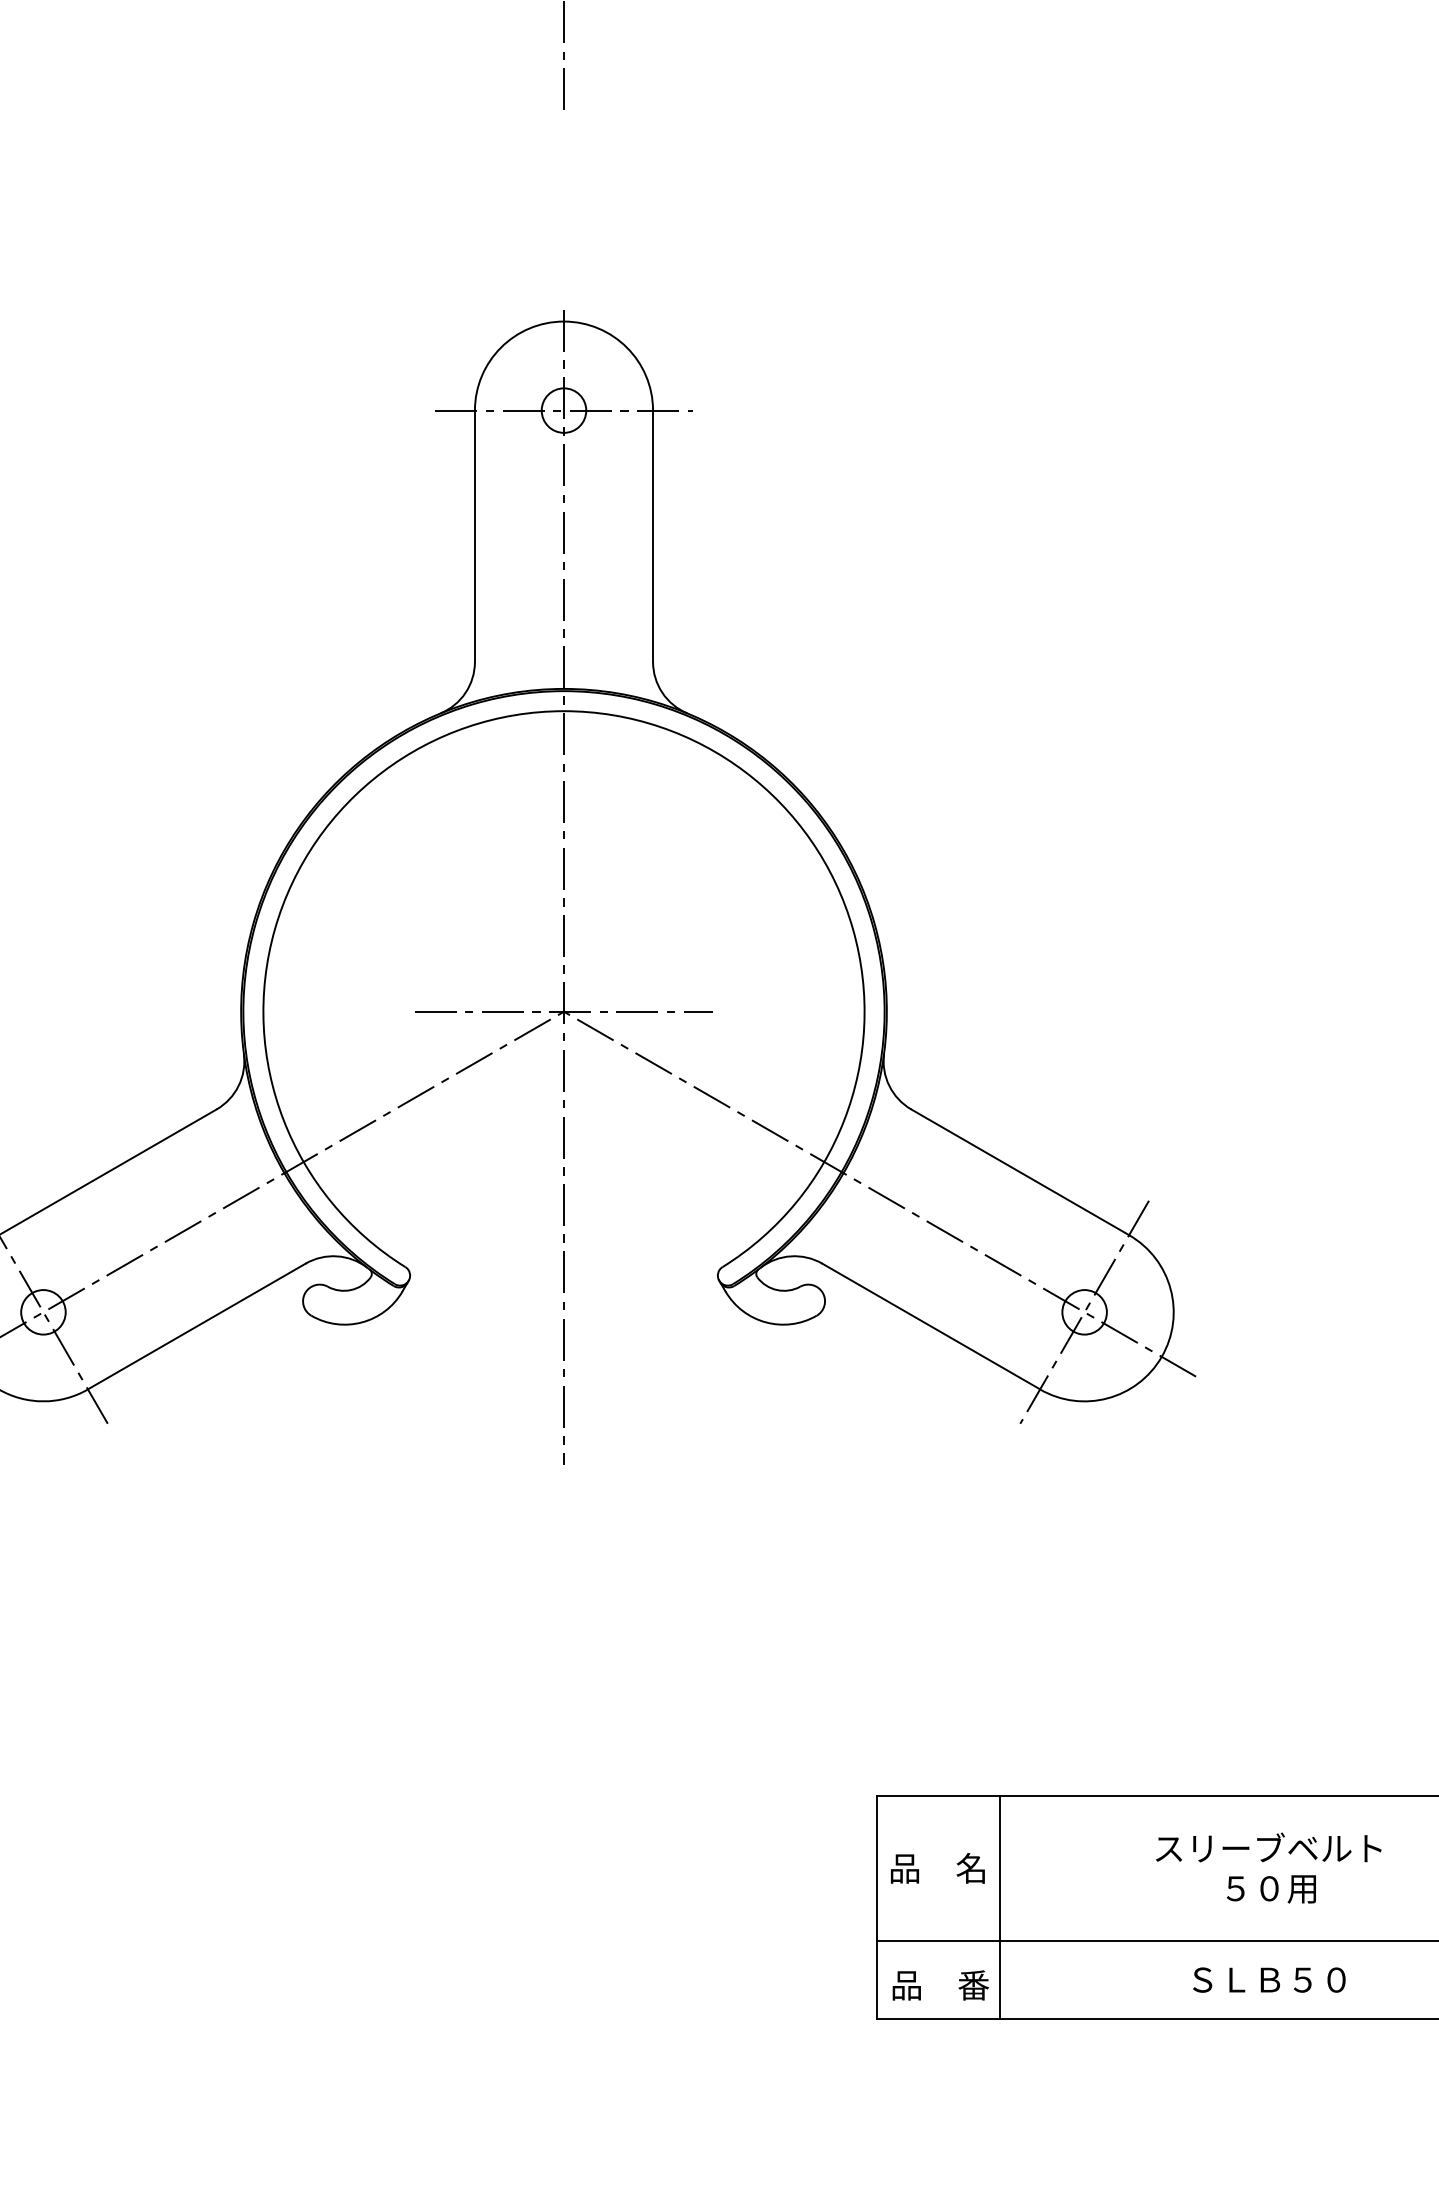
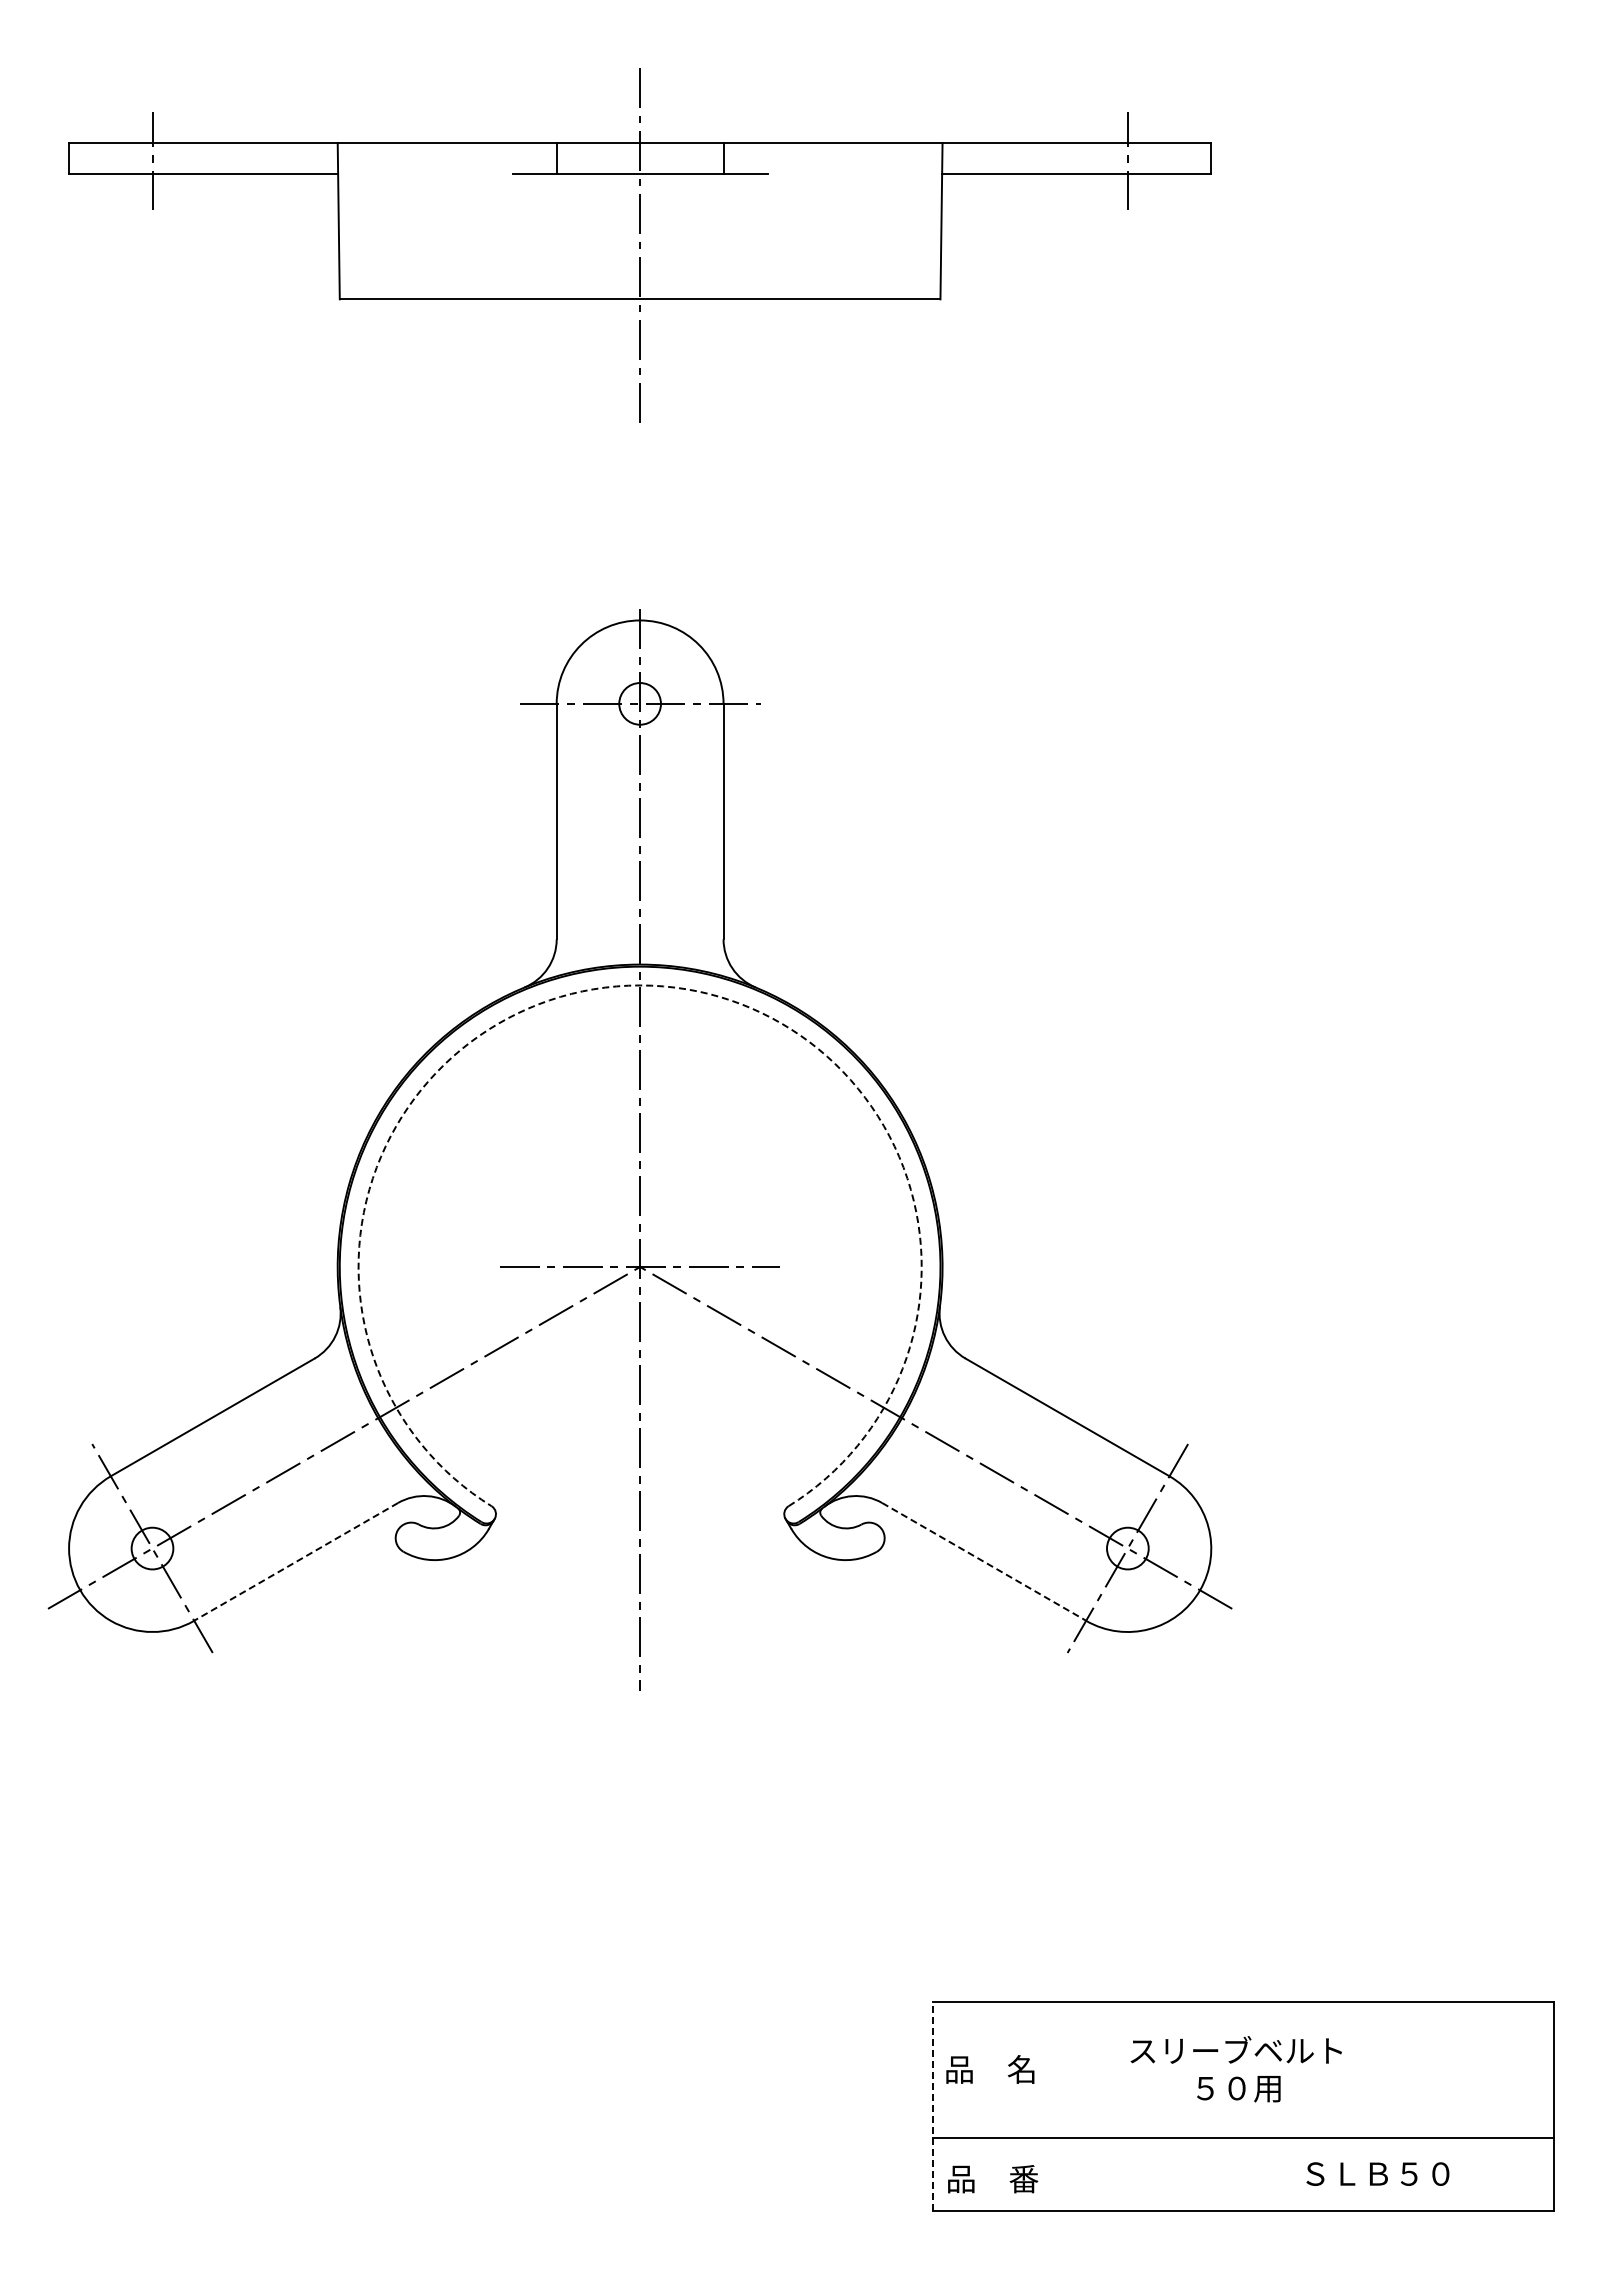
arc: (564, 711) -> (640, 985), solid -> dashed
line: (197, 1326) -> (296, 1561), solid -> dashed
line: (931, 1326) -> (984, 1561), solid -> dashed
text: (1267, 1868) -> (1235, 2069), moved
line: (877, 1906) -> (933, 2105), solid -> dashed
line: (999, 1907) -> (1048, 2106), removed
text: (1268, 1979) -> (1377, 2173), moved

